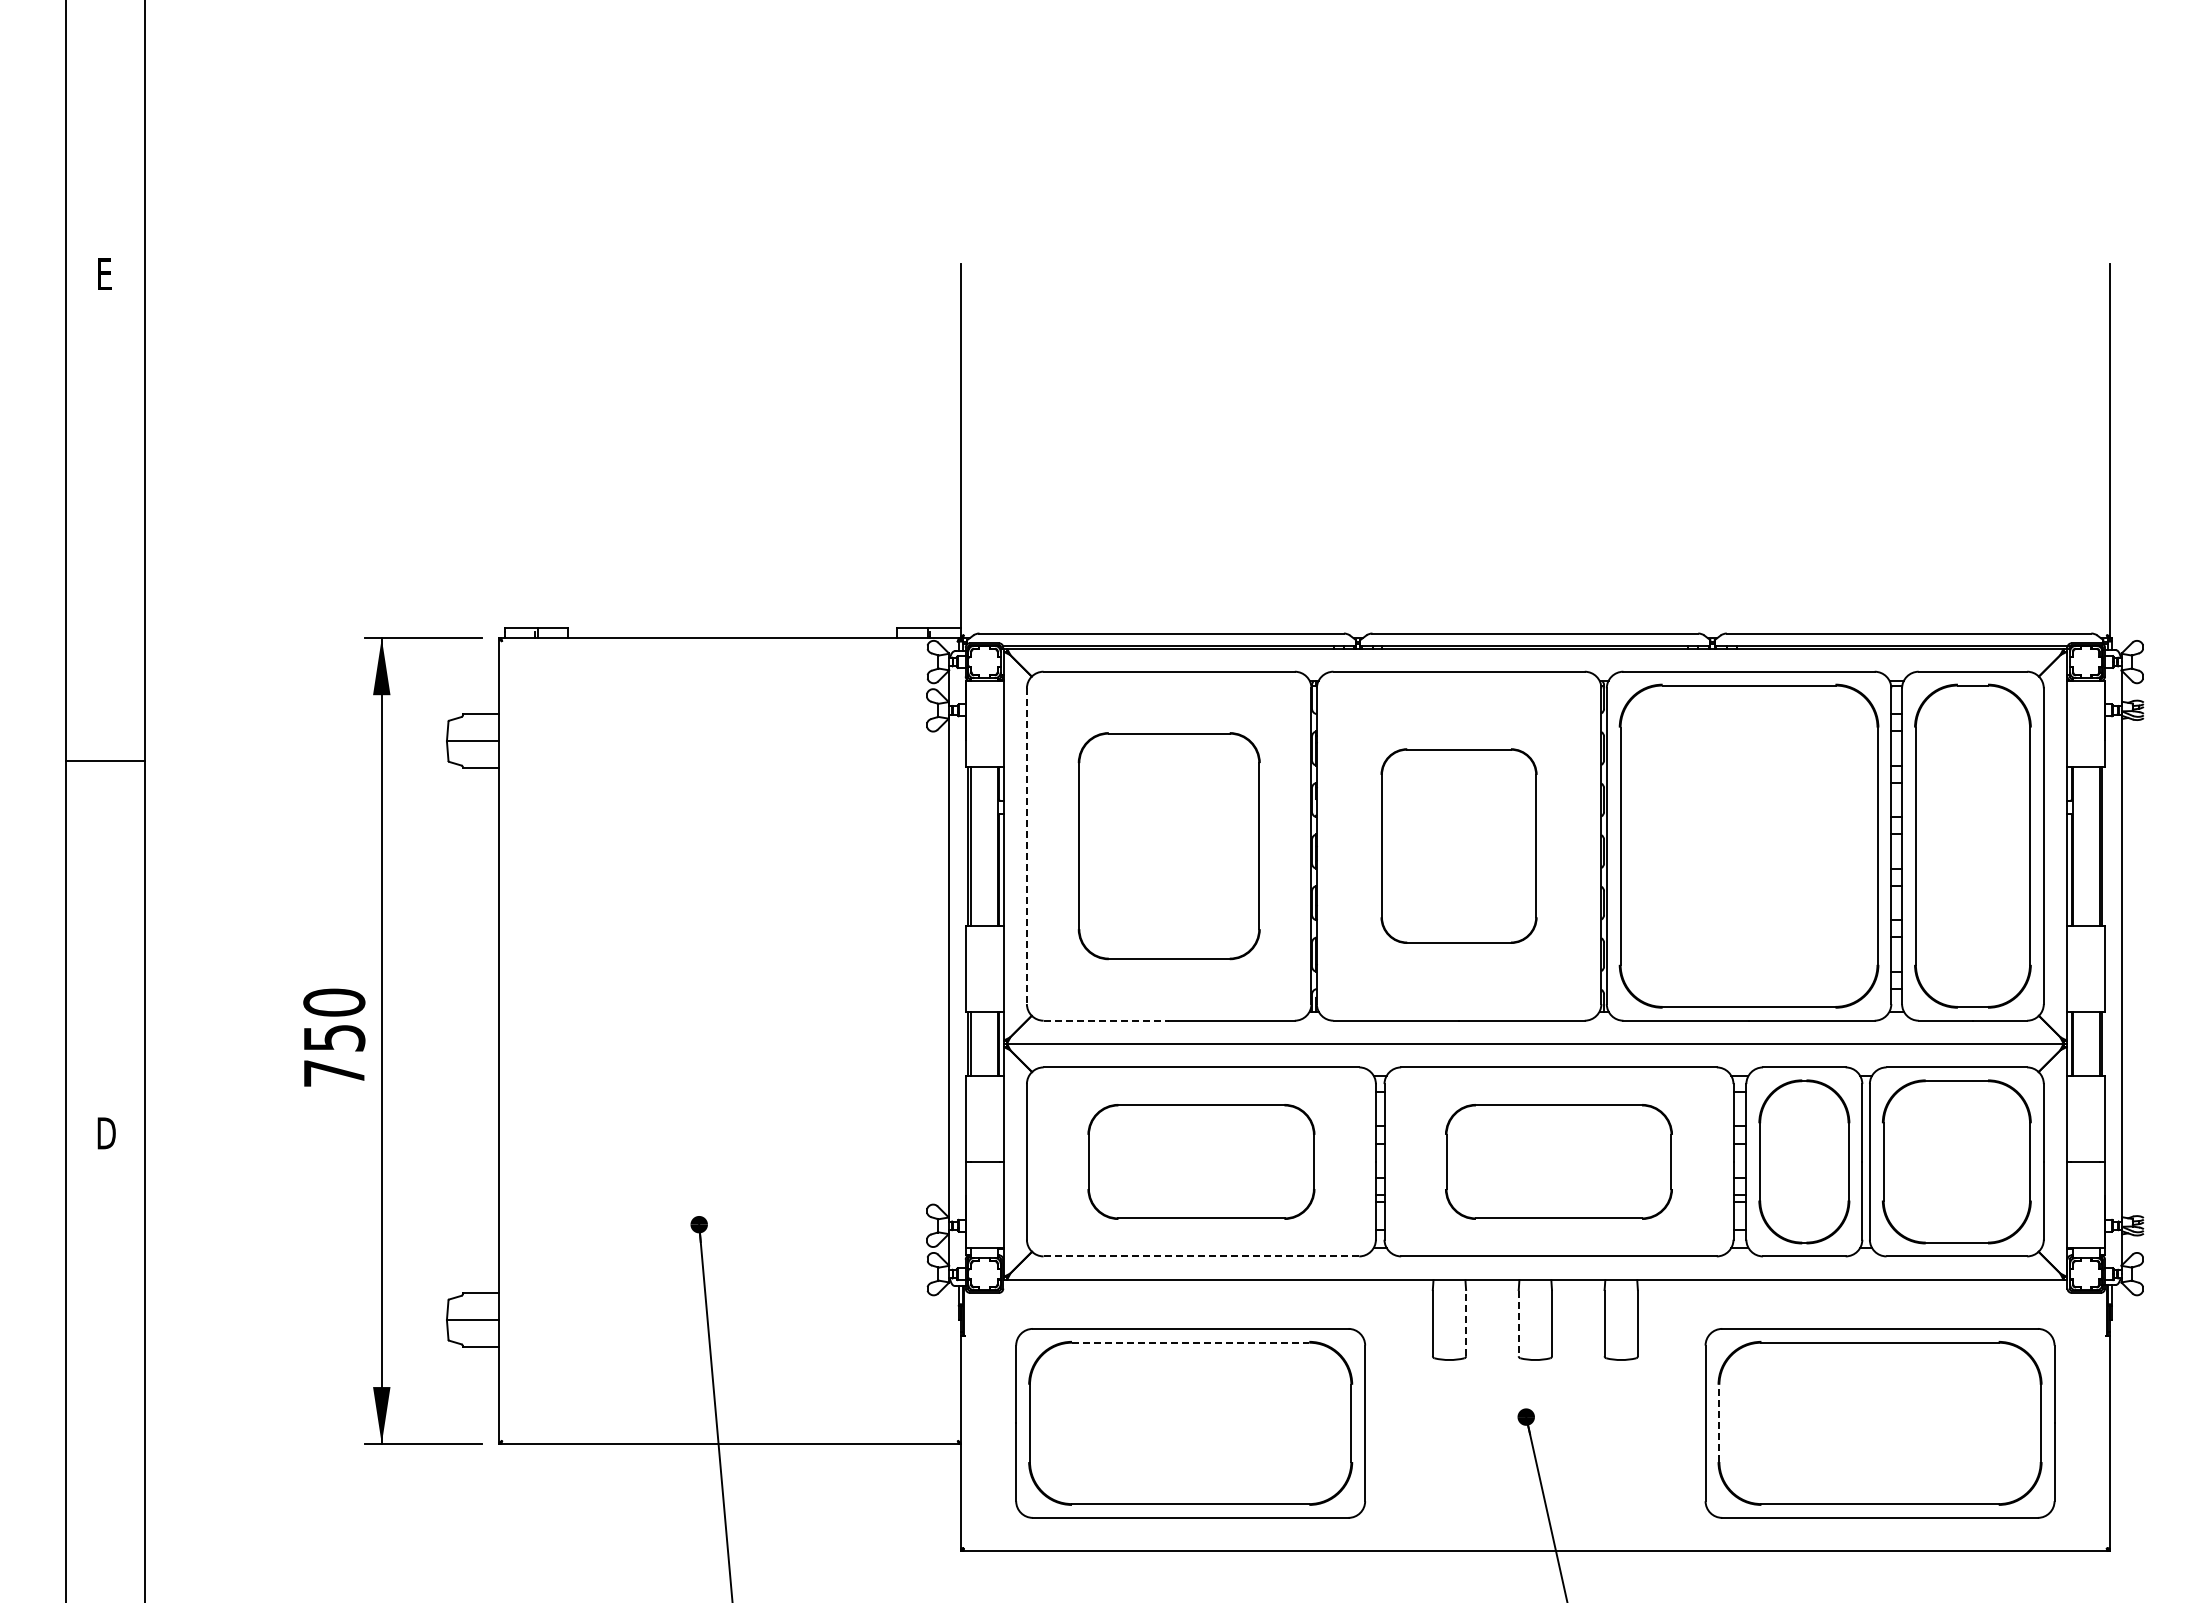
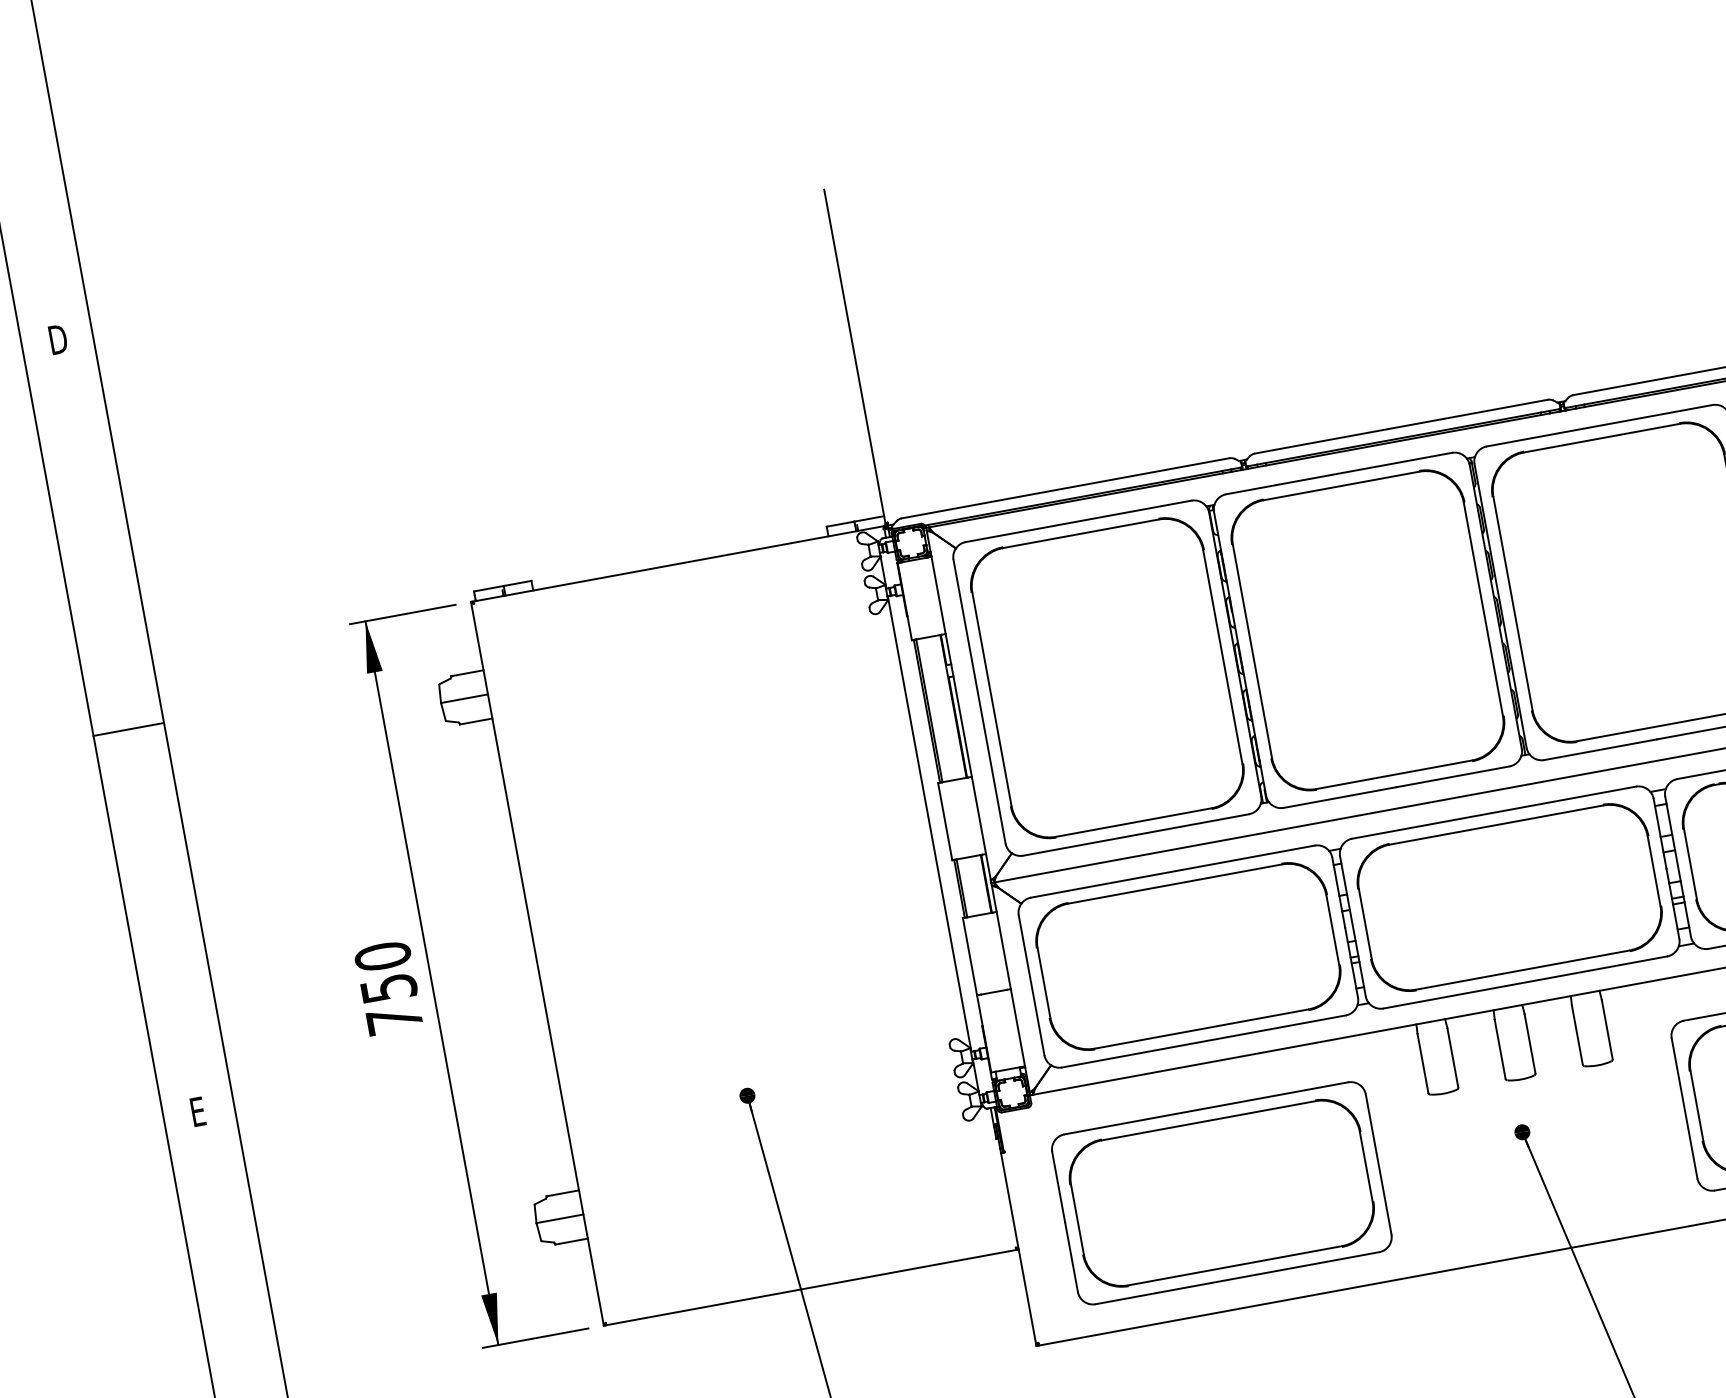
text: (106, 274) -> (58, 339), E -> D
line: (105, 761) -> (128, 729), moved
part: (1169, 845) -> (1107, 677), size x1.43
part: (1458, 845) -> (1367, 629), size x1.67
line: (1026, 846) -> (979, 701), dashed -> solid
line: (1106, 1020) -> (1079, 845), dashed -> solid
text: (106, 1133) -> (199, 1111), D -> E
part: (1201, 1161) -> (1188, 956), size x1.43
part: (1558, 1161) -> (1509, 897), size x1.43
line: (1201, 1256) -> (1204, 1041), dashed -> solid
line: (1466, 1323) -> (1453, 1058), dashed -> solid
line: (1518, 1323) -> (1499, 1049), dashed -> solid
line: (1190, 1342) -> (1208, 1120), dashed -> solid
line: (1719, 1423) -> (1697, 1106), dashed -> solid

